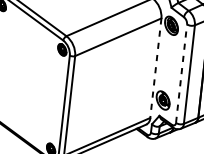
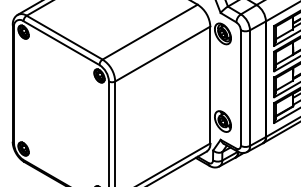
line: (155, 68) -> (210, 85), dashed -> solid
line: (181, 74) -> (240, 88), dashed -> solid

